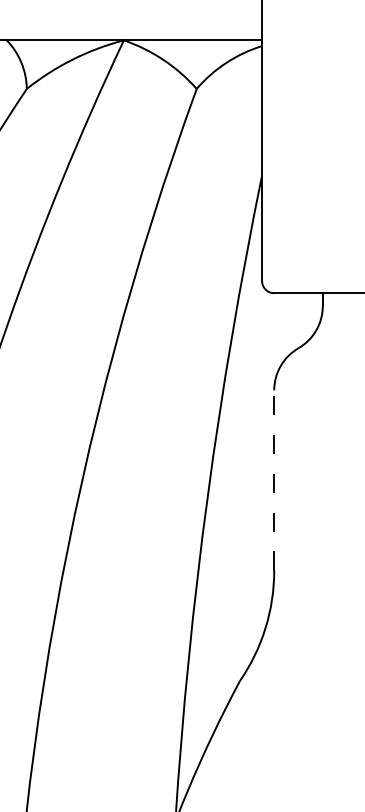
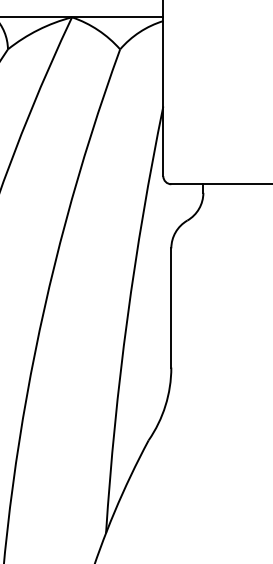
line: (274, 479) -> (171, 307), dashed -> solid

